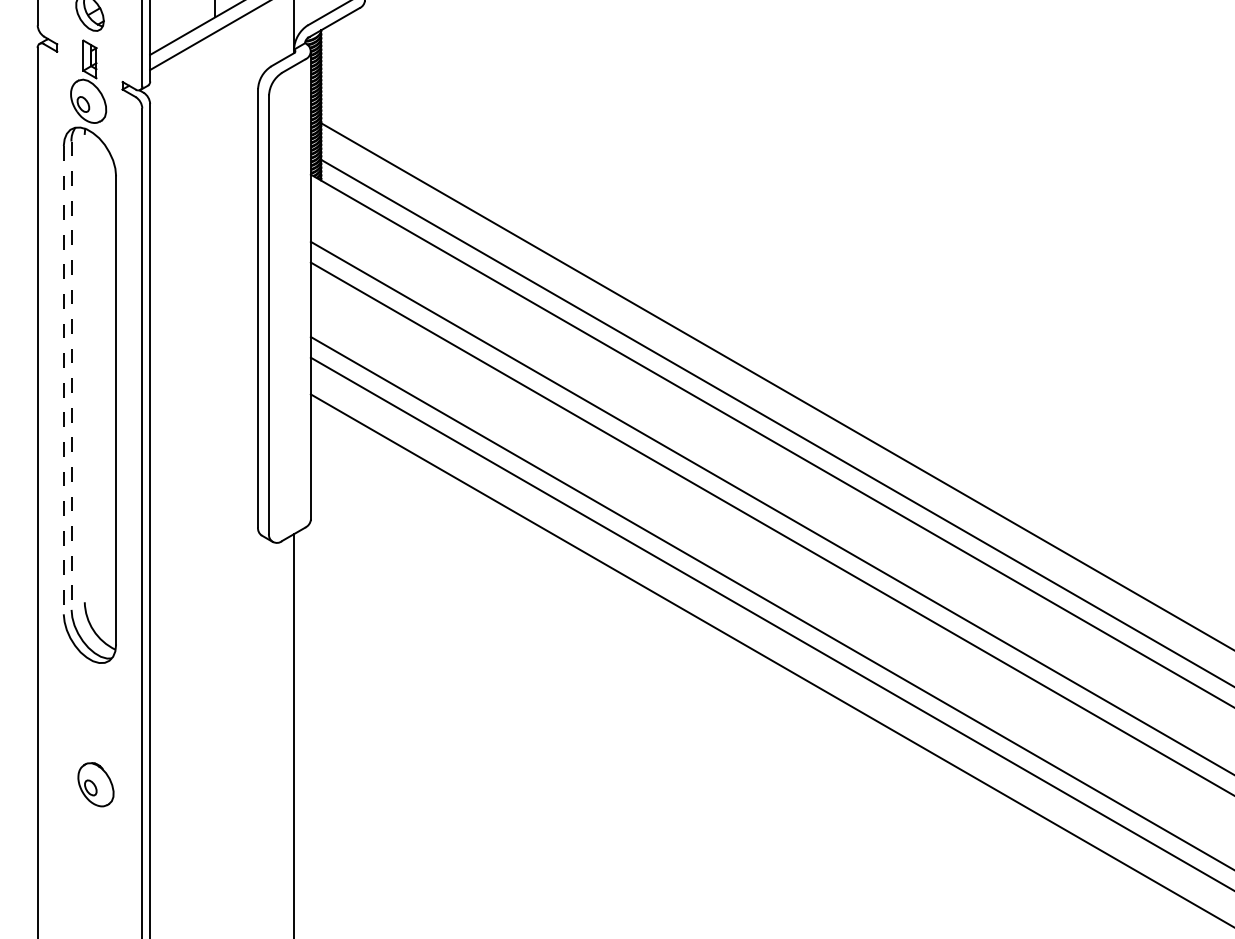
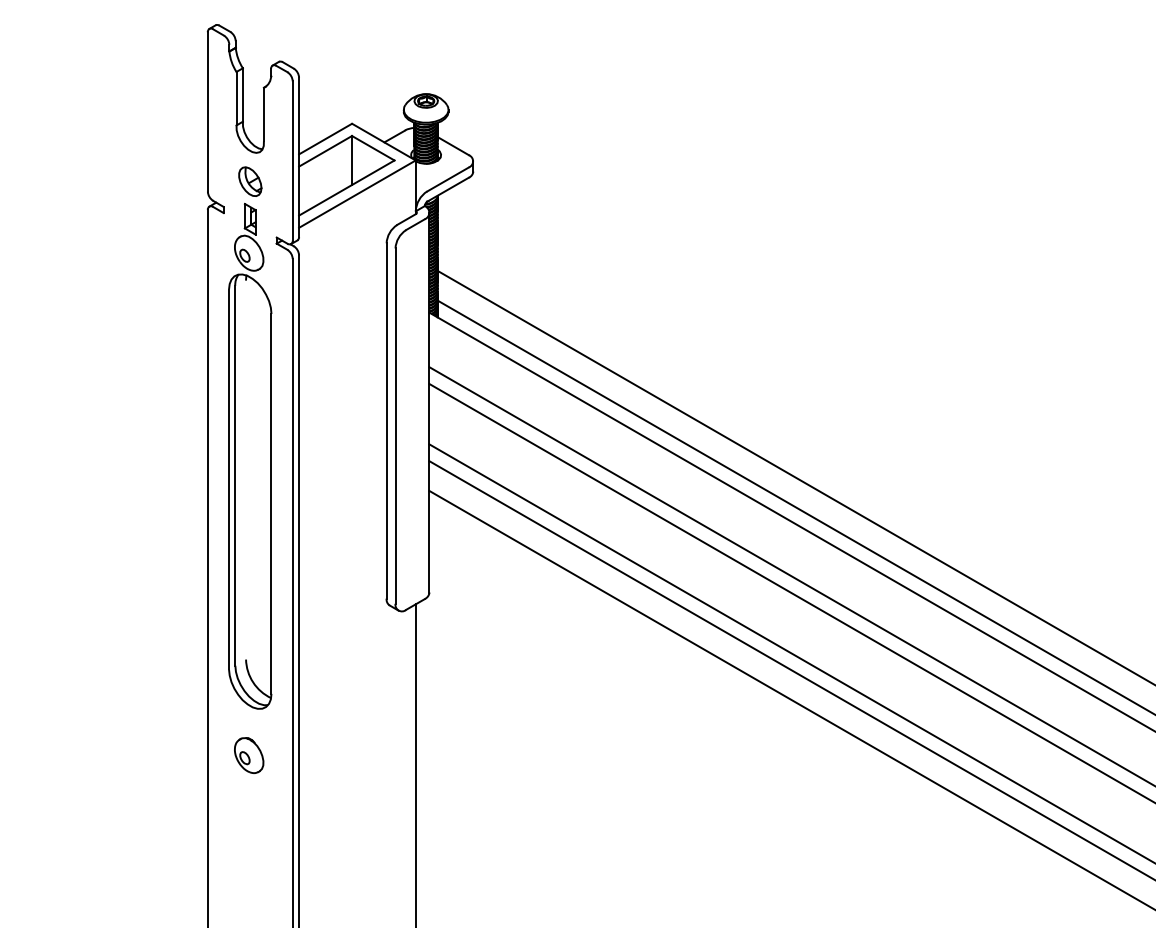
line: (71, 375) -> (235, 475), dashed -> solid
line: (64, 380) -> (229, 479), dashed -> solid
part: (96, 784) -> (249, 755), moved

